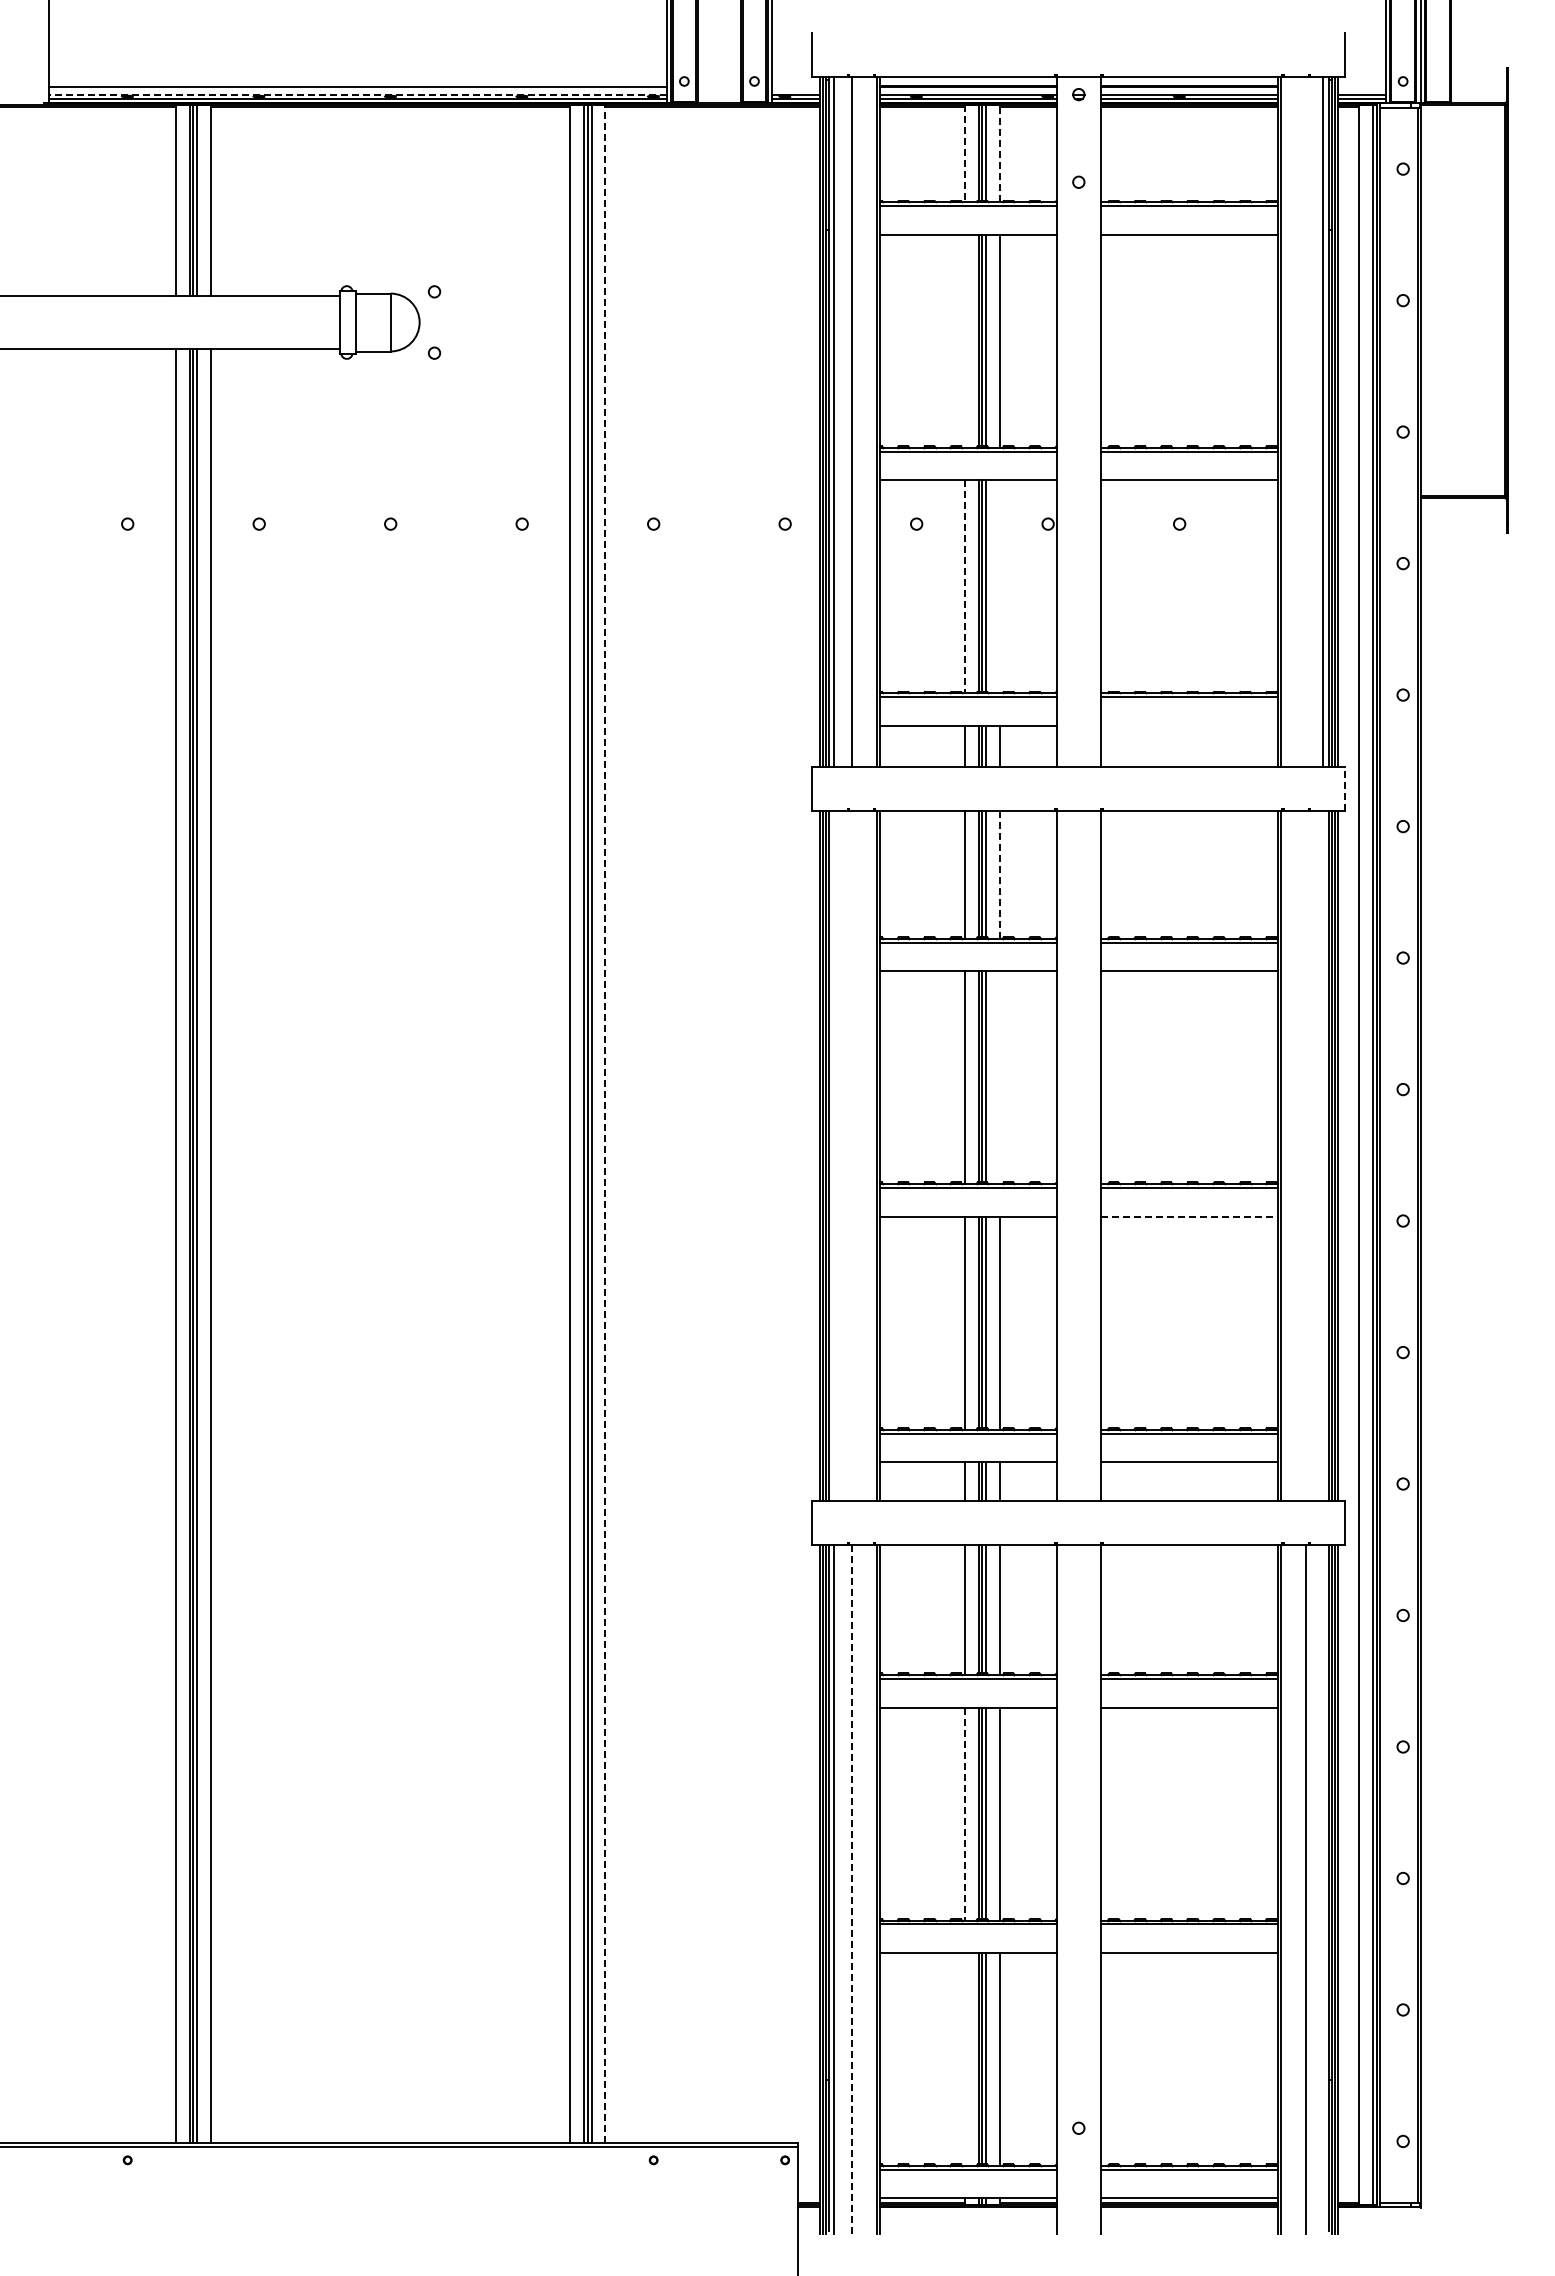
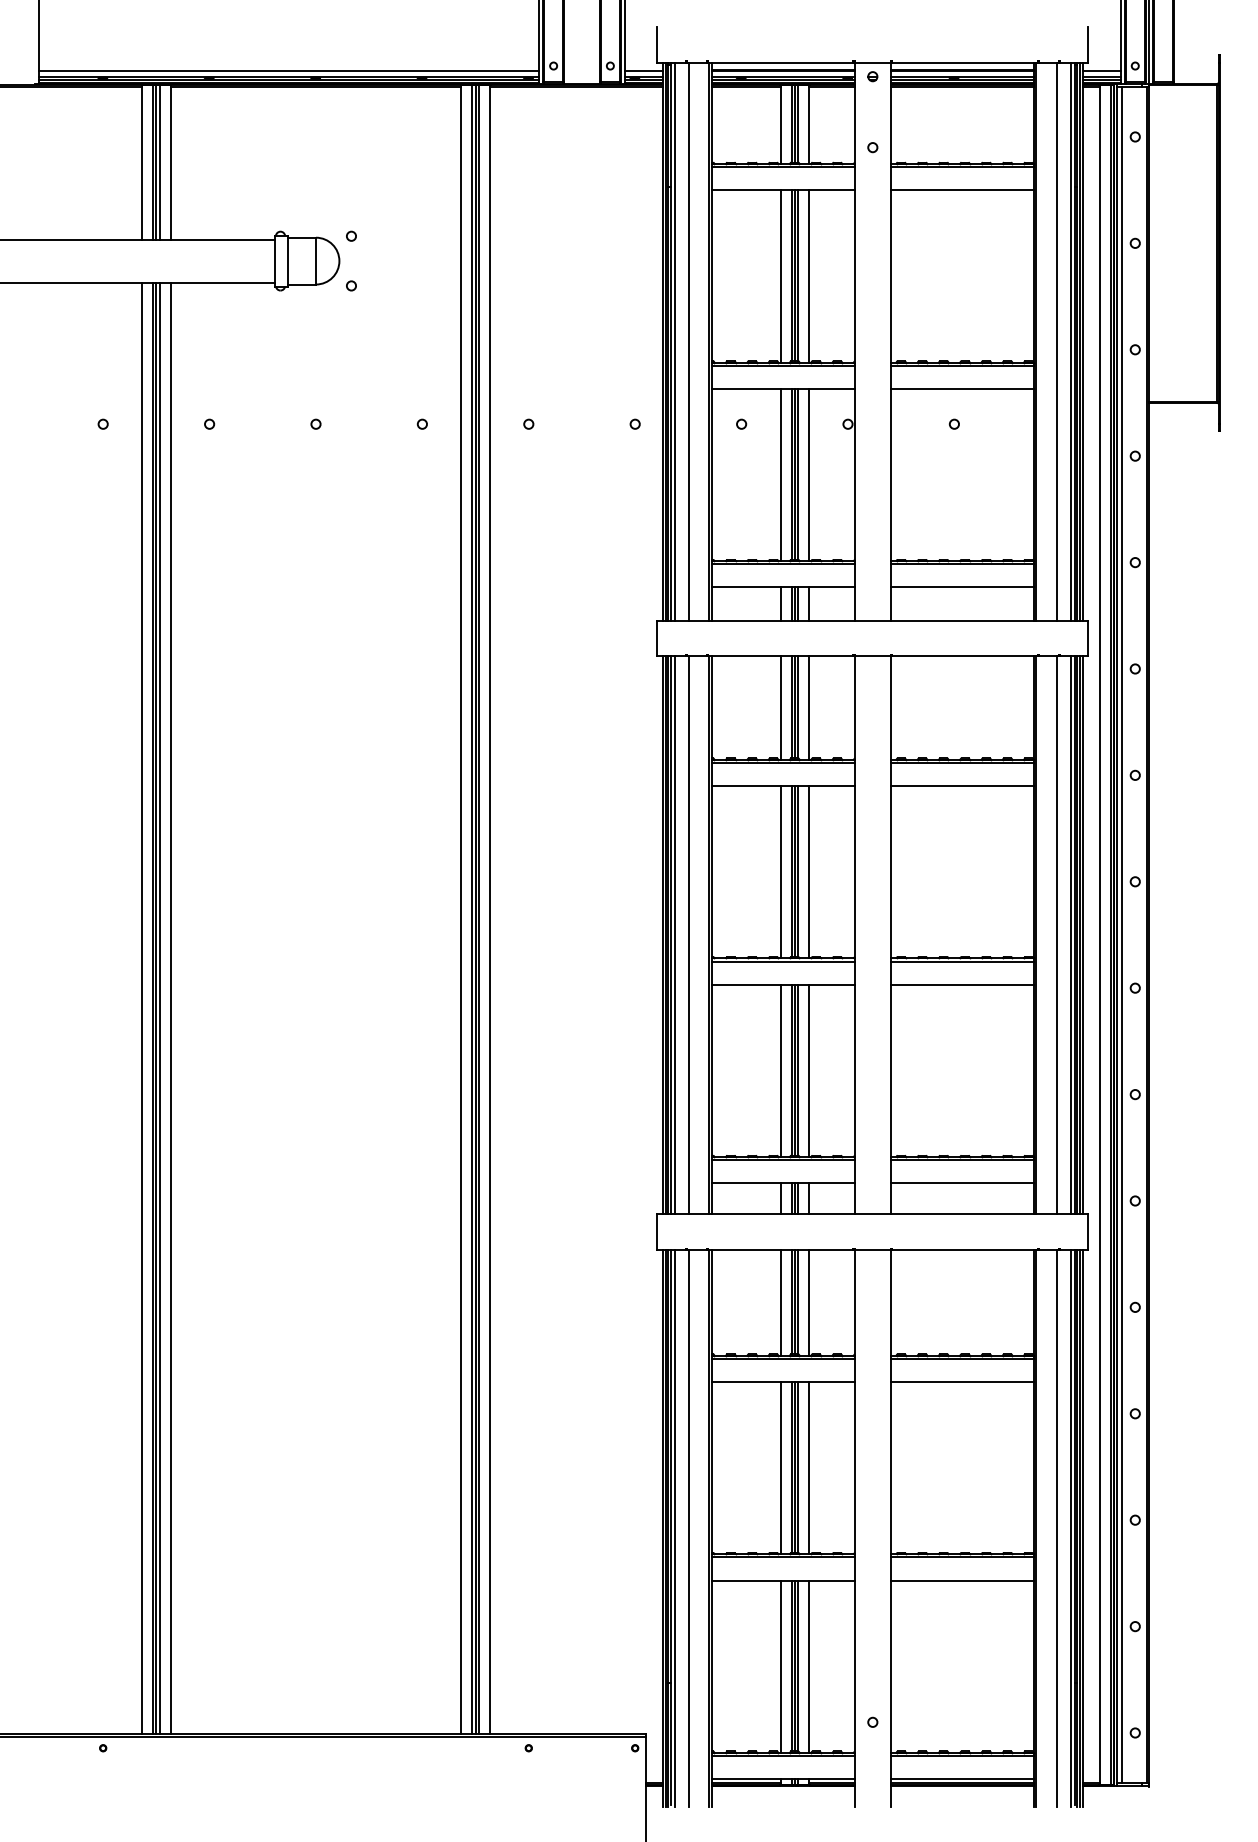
line: (795, 87) -> (643, 70), added
line: (1361, 87) -> (1101, 70), added
line: (357, 94) -> (289, 76), dashed -> solid
line: (999, 153) -> (808, 124), dashed -> solid
line: (964, 154) -> (780, 125), dashed -> solid
line: (964, 340) -> (780, 275), added
line: (1306, 421) -> (1057, 341), added
line: (964, 586) -> (780, 474), dashed -> solid
line: (999, 586) -> (808, 474), added
line: (1189, 725) -> (962, 587), added
line: (1345, 788) -> (1088, 638), dashed -> solid
line: (999, 874) -> (808, 707), dashed -> solid
line: (999, 1077) -> (808, 872), added
line: (605, 1124) -> (489, 910), dashed -> solid
line: (1386, 1154) -> (1121, 934), added
line: (834, 1155) -> (675, 935), added
line: (851, 1155) -> (688, 935), added
line: (1306, 1155) -> (1057, 935), added
line: (1323, 1155) -> (1070, 935), added
line: (1189, 1216) -> (962, 984), dashed -> solid
line: (964, 1814) -> (780, 1468), dashed -> solid
line: (1323, 1888) -> (1070, 1528), added
line: (851, 1889) -> (688, 1529), dashed -> solid
line: (964, 2059) -> (780, 1666), added

